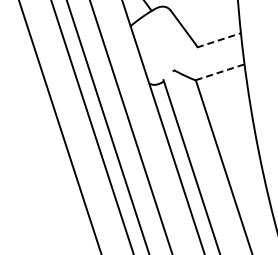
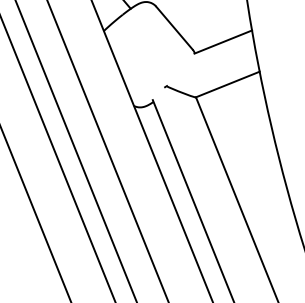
line: (219, 40) -> (224, 42), dashed -> solid
line: (220, 72) -> (228, 84), dashed -> solid

